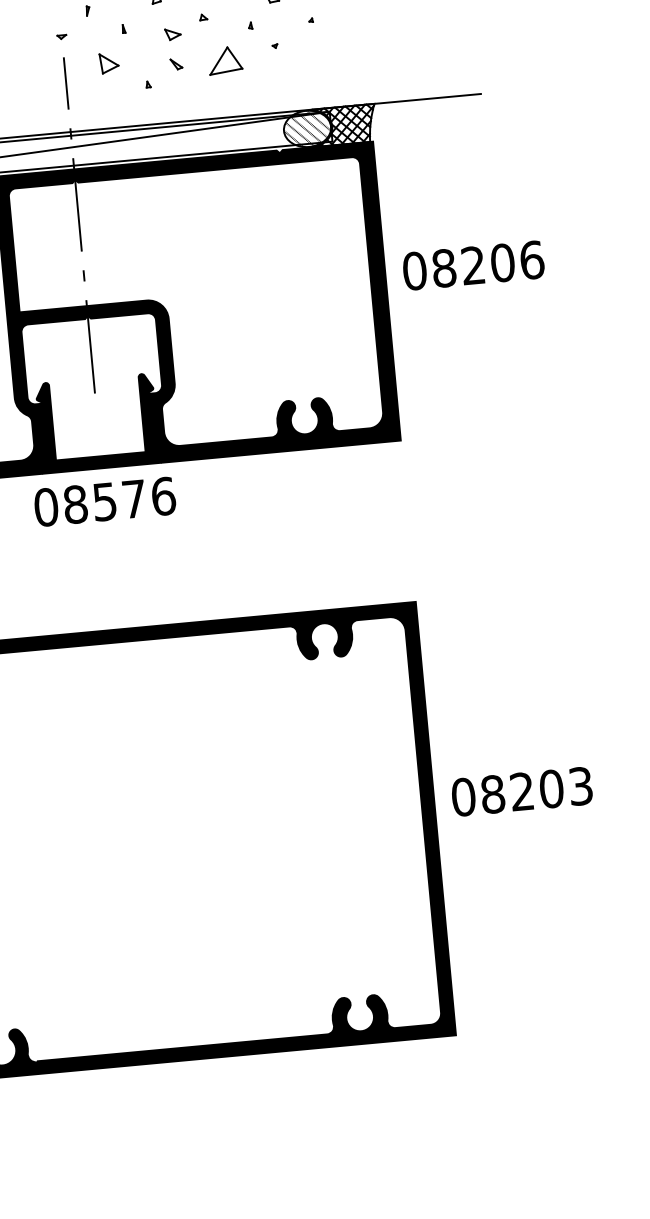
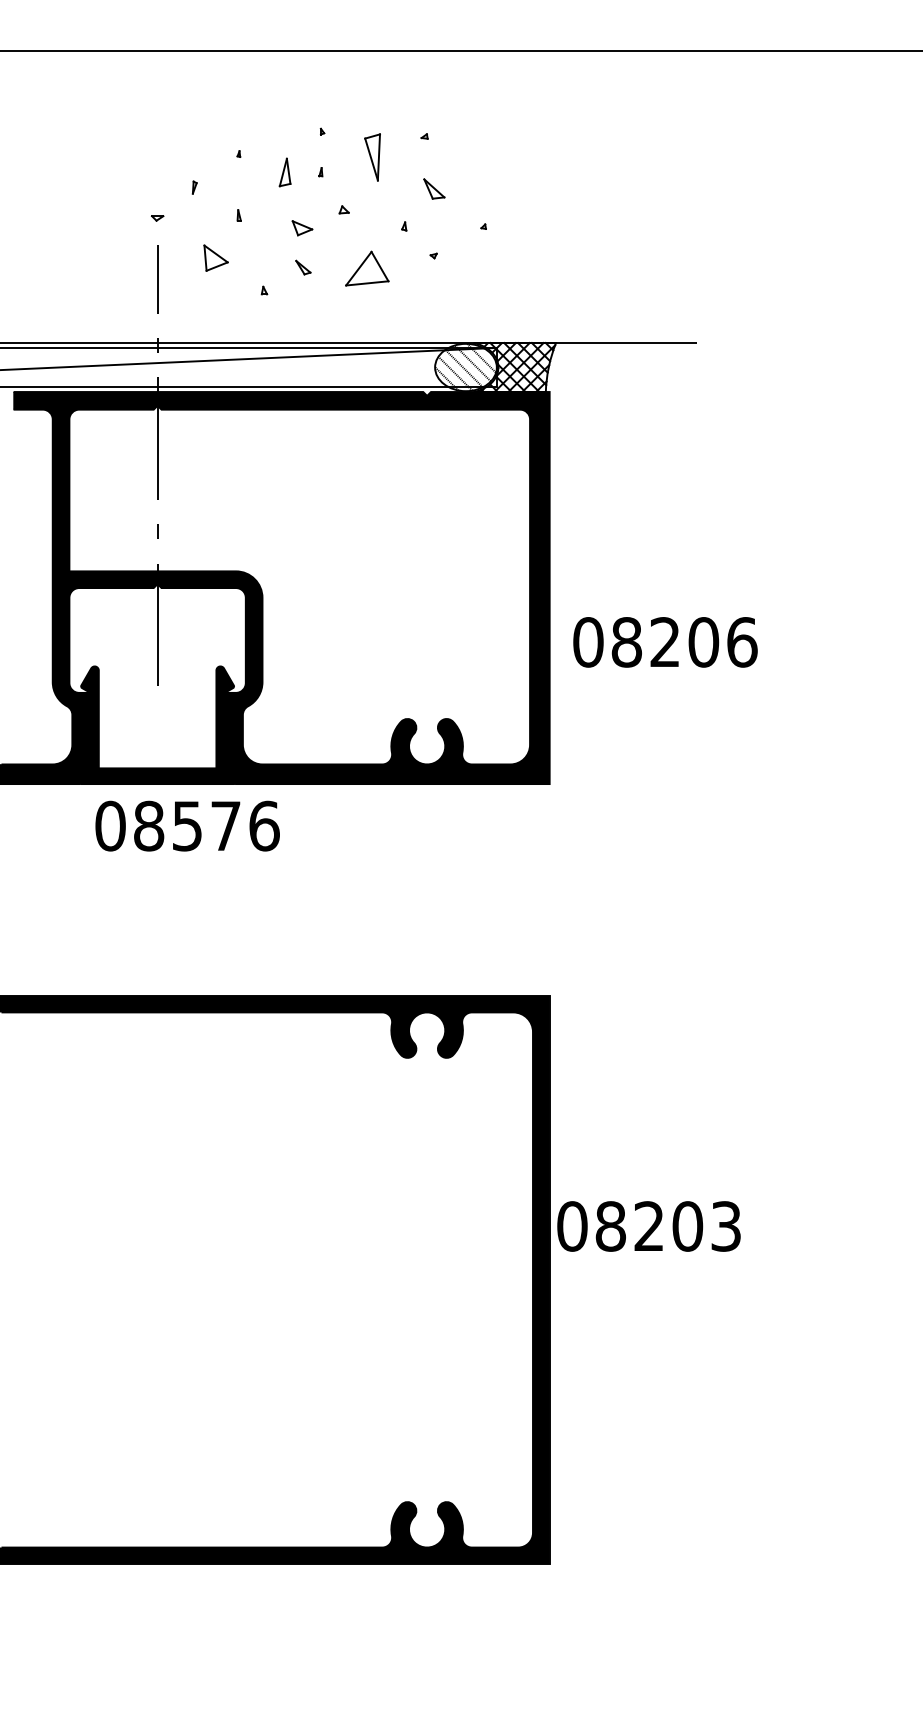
text: (473, 265) -> (665, 642), moved
text: (104, 501) -> (187, 825), moved
text: (521, 791) -> (648, 1226), moved

